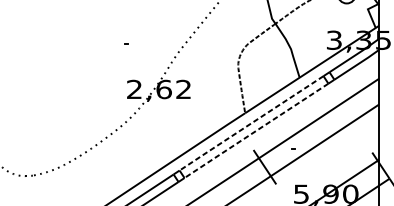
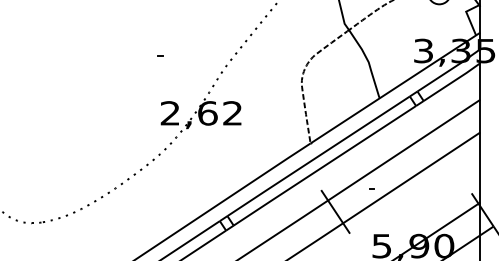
line: (250, 123) -> (317, 156), dashed -> solid
line: (255, 131) -> (323, 166), dashed -> solid

